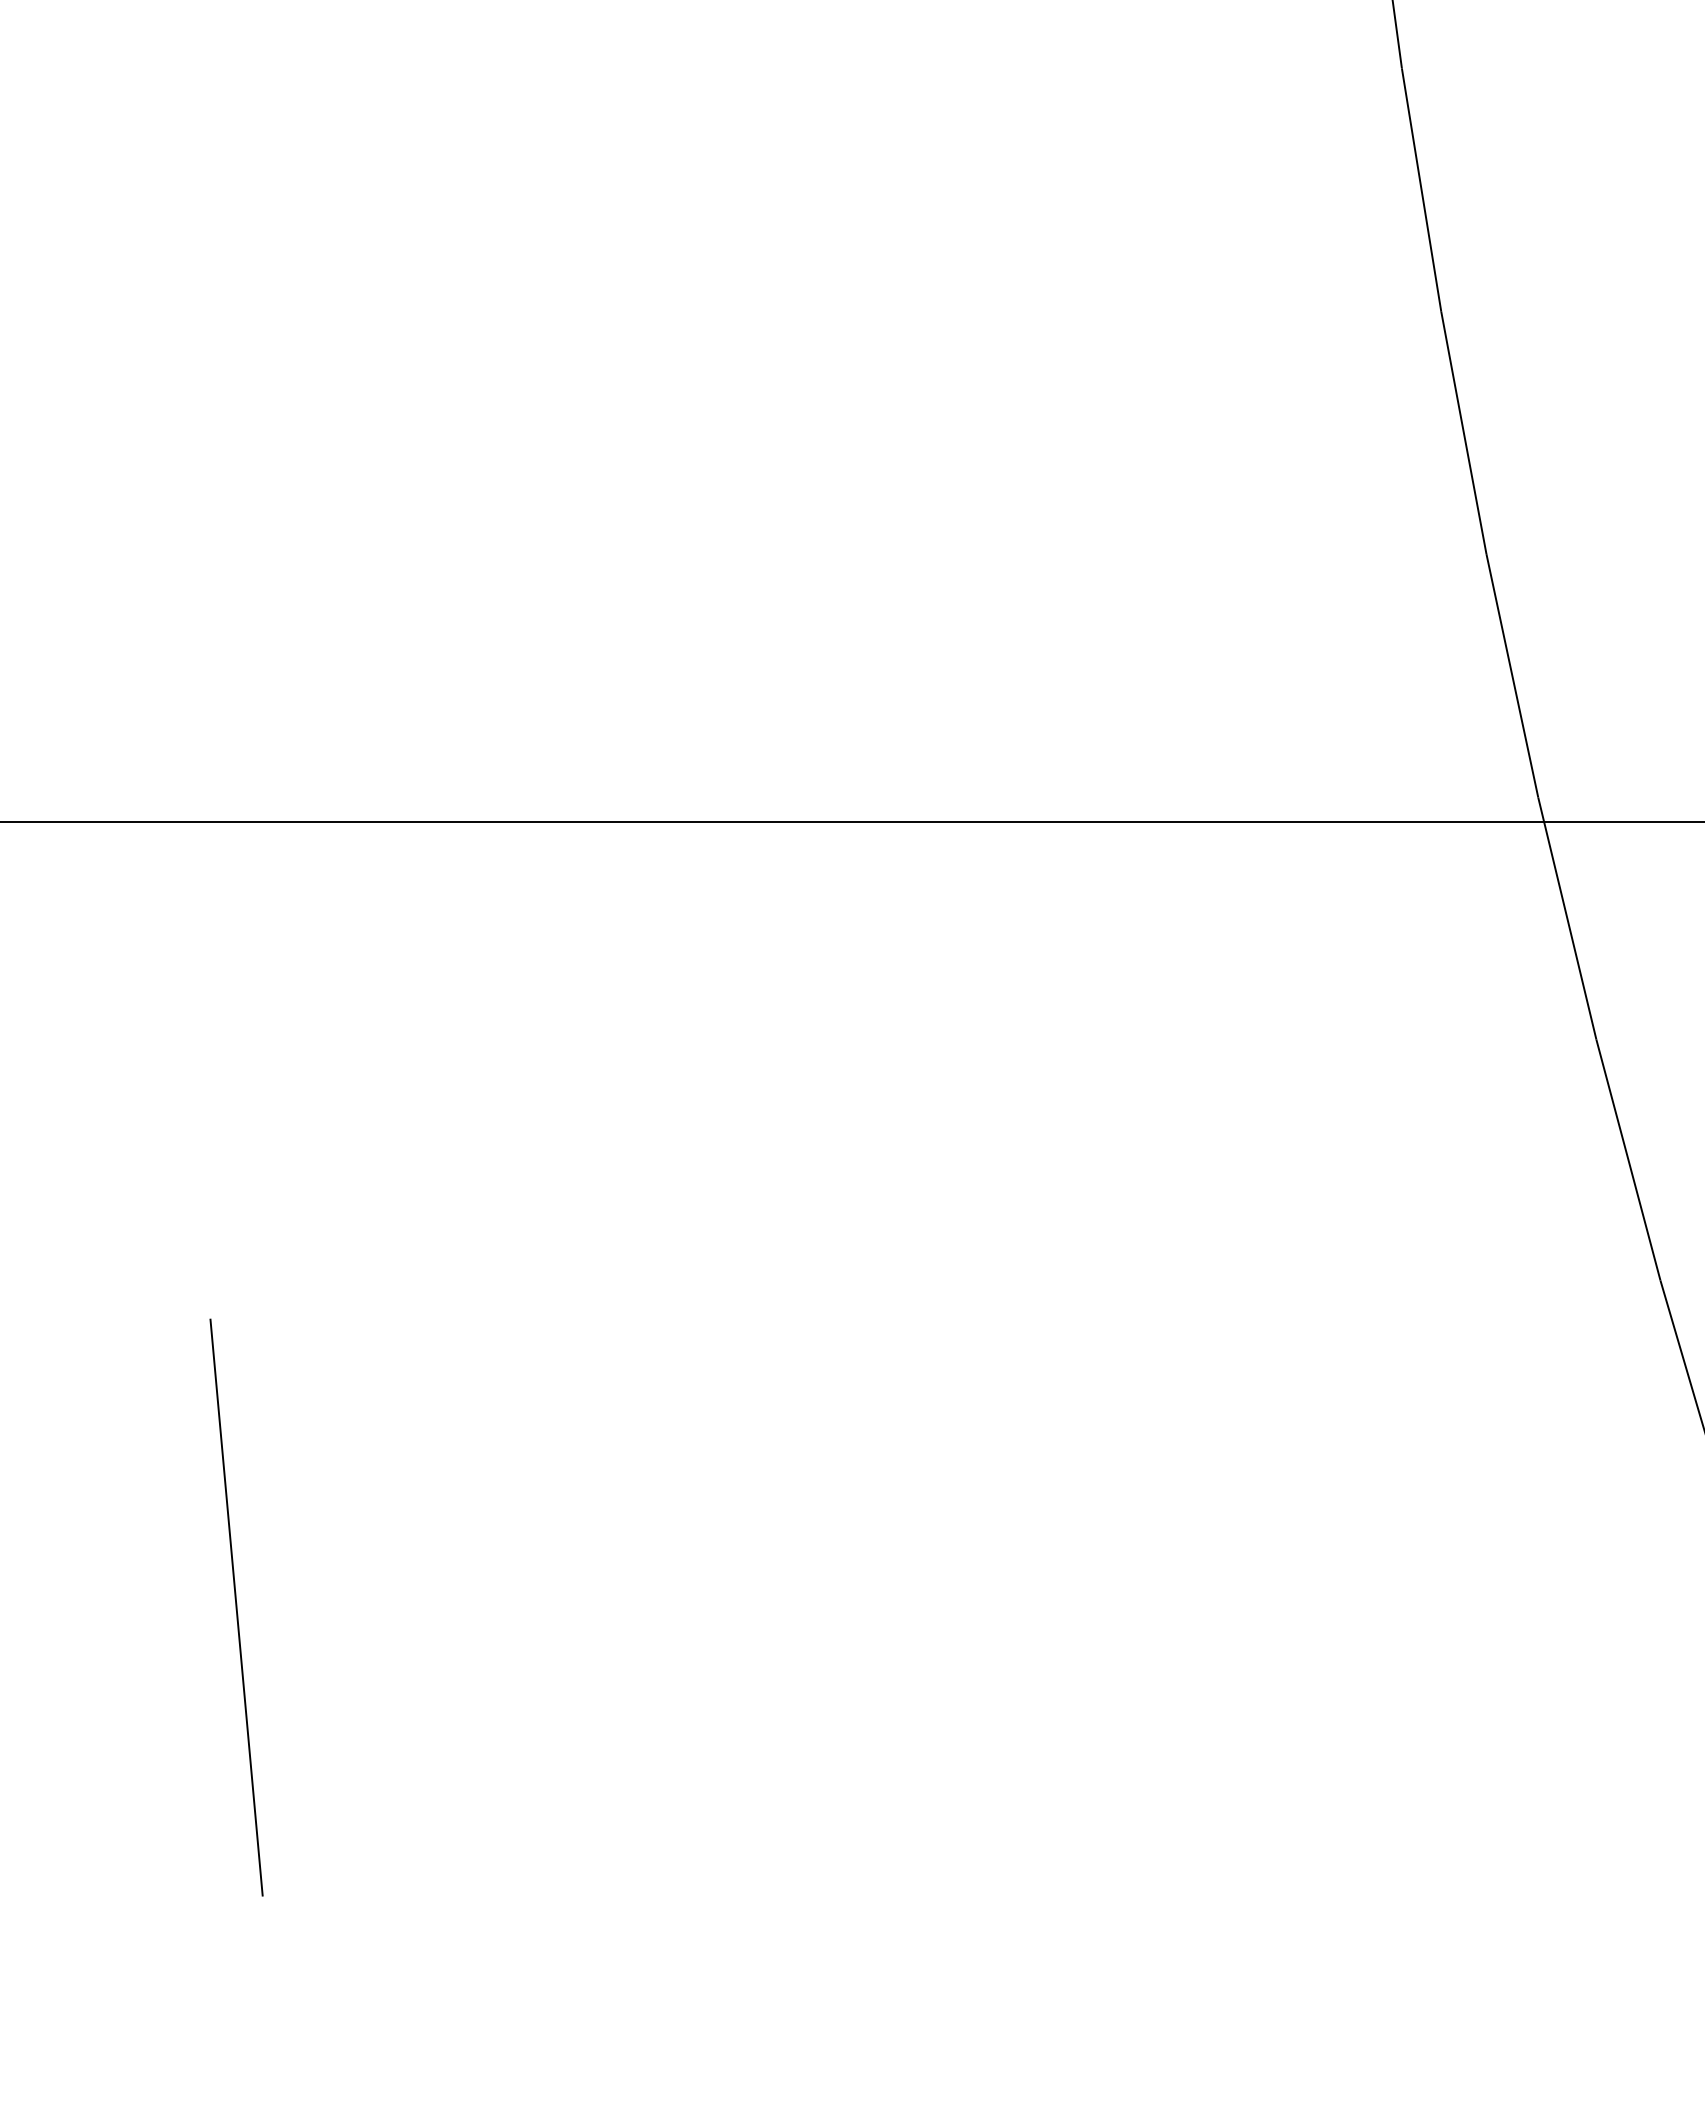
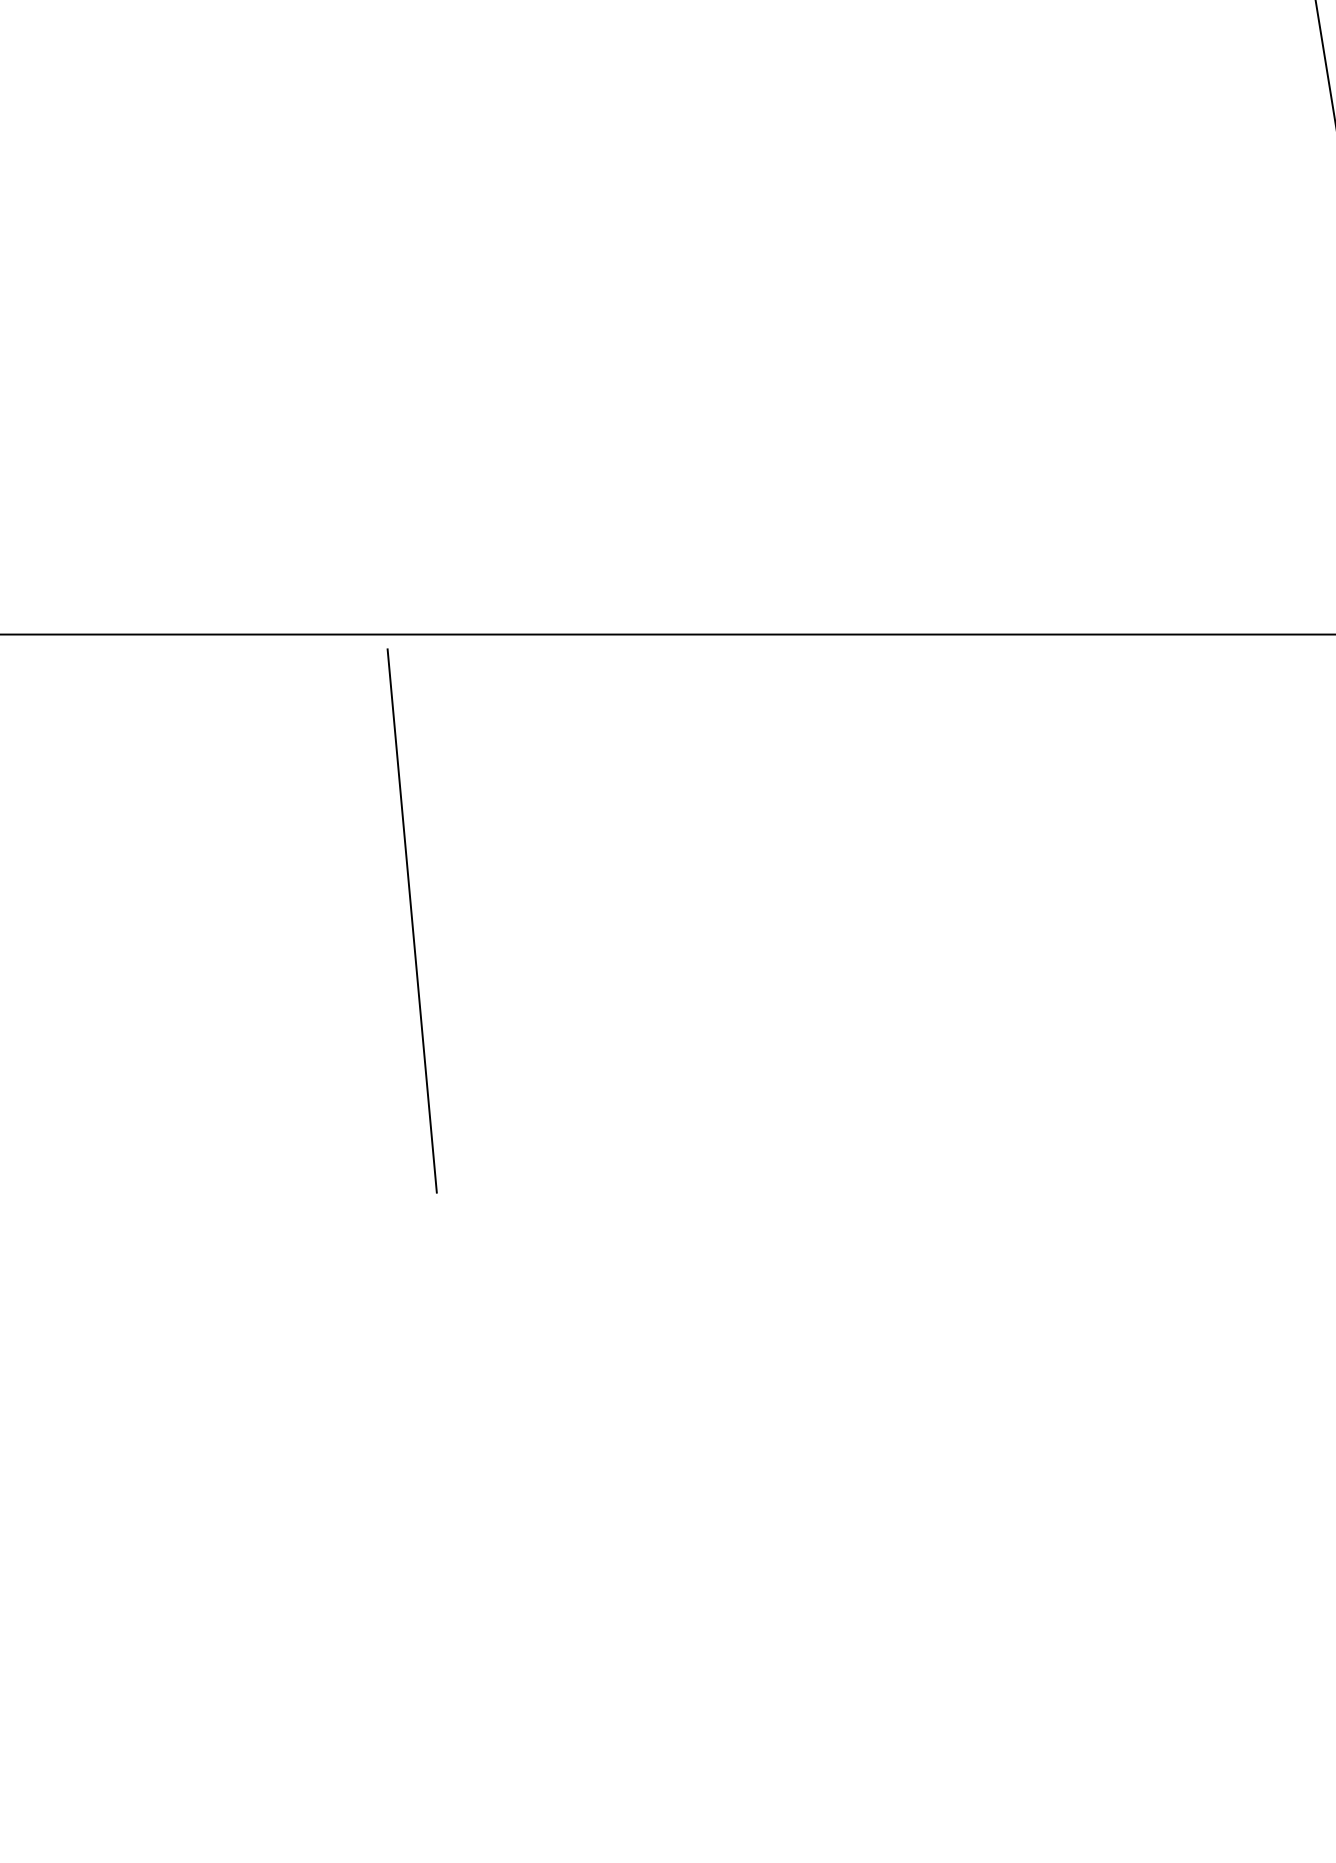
line: (236, 1607) -> (412, 920), moved

